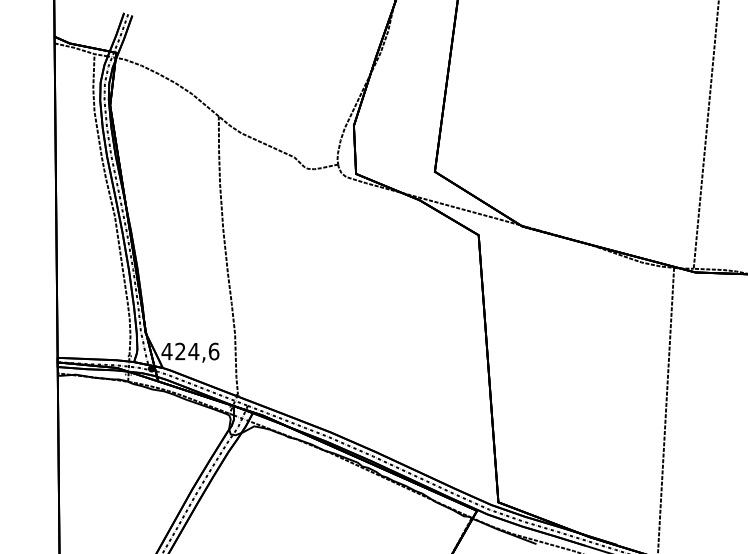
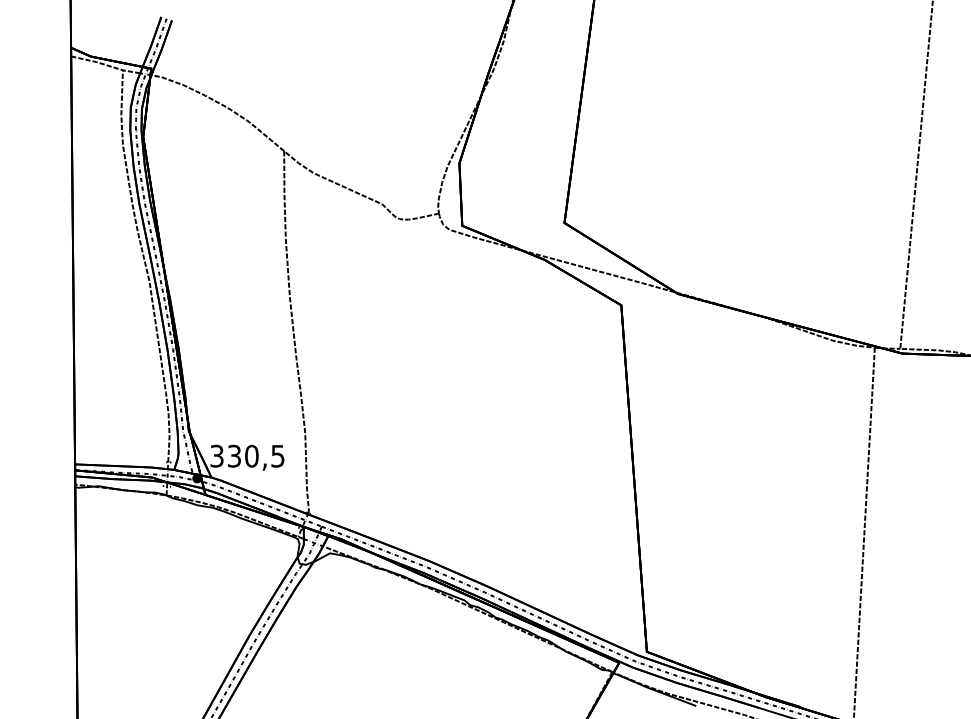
text: (189, 350) -> (246, 455), 424,6 -> 330,5

